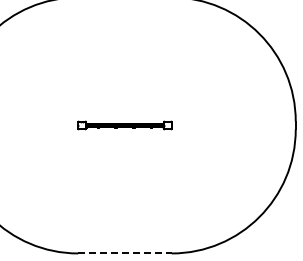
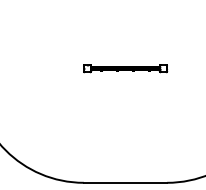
line: (125, 253) -> (125, 182), dashed -> solid

